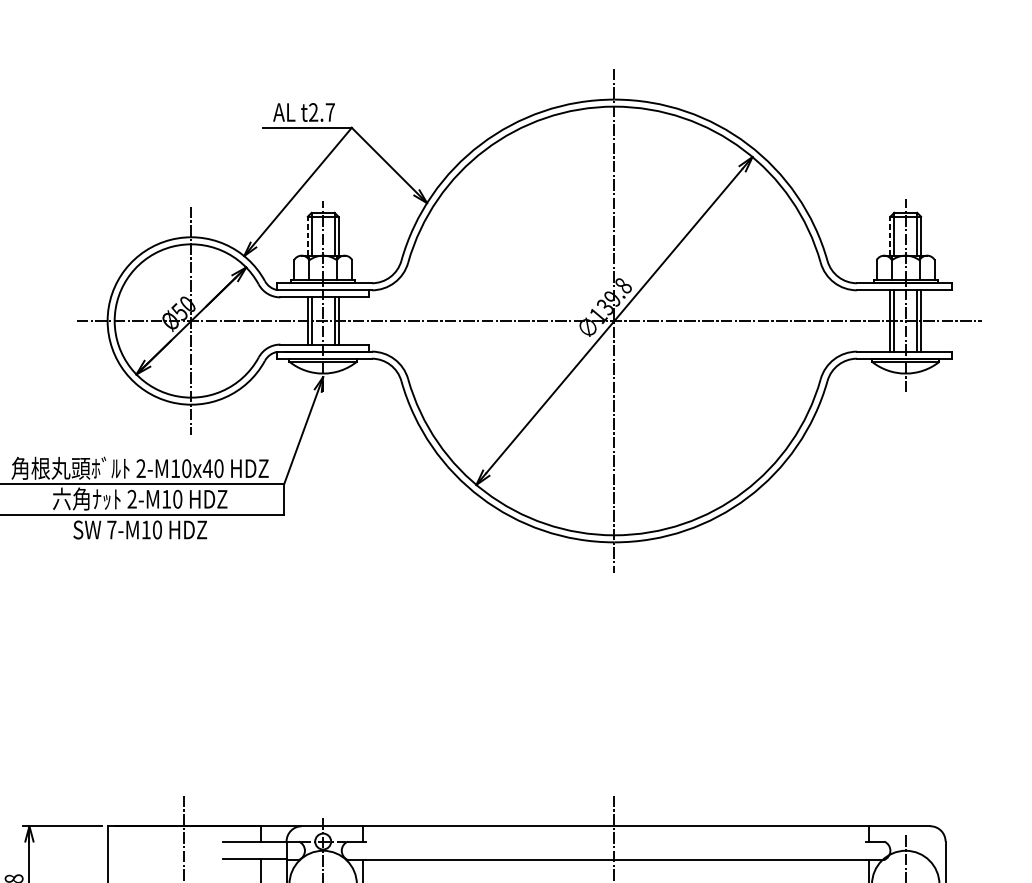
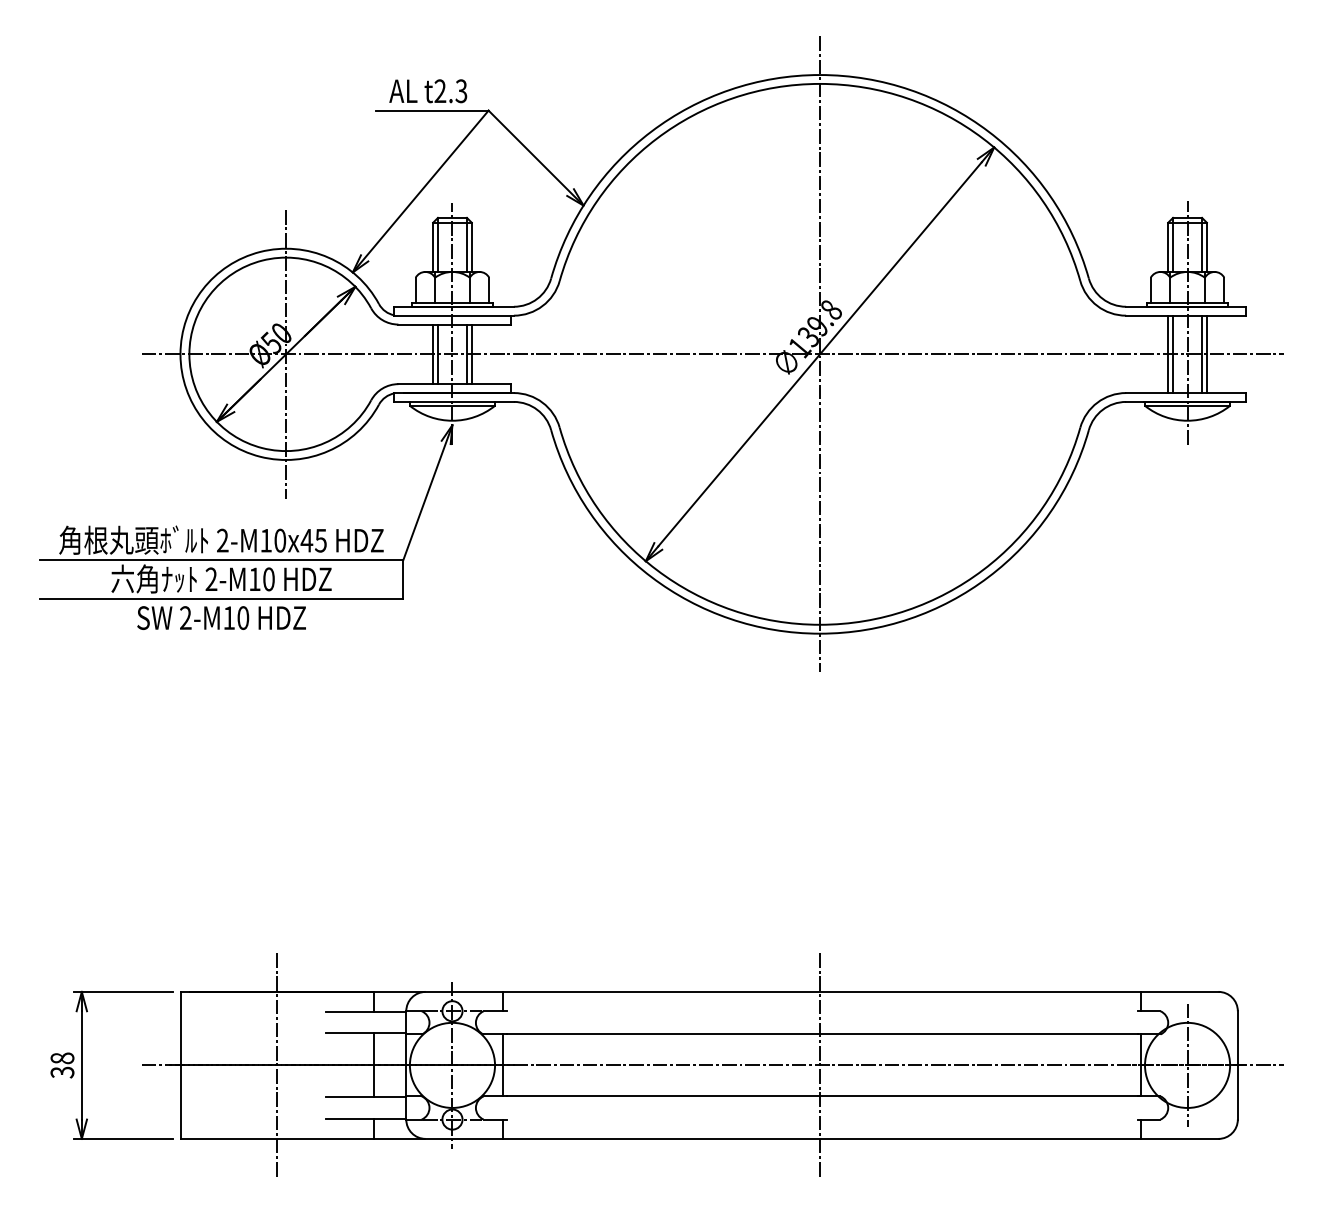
text: (330, 112) -> (461, 91), t2.7 -> t2.3
line: (308, 236) -> (433, 247), dashed -> solid
line: (890, 236) -> (1168, 247), dashed -> solid
text: (218, 468) -> (320, 540), 2-M10x40 -> 2-M10x45
text: (111, 529) -> (185, 617), 7-M10 -> 2-M10

